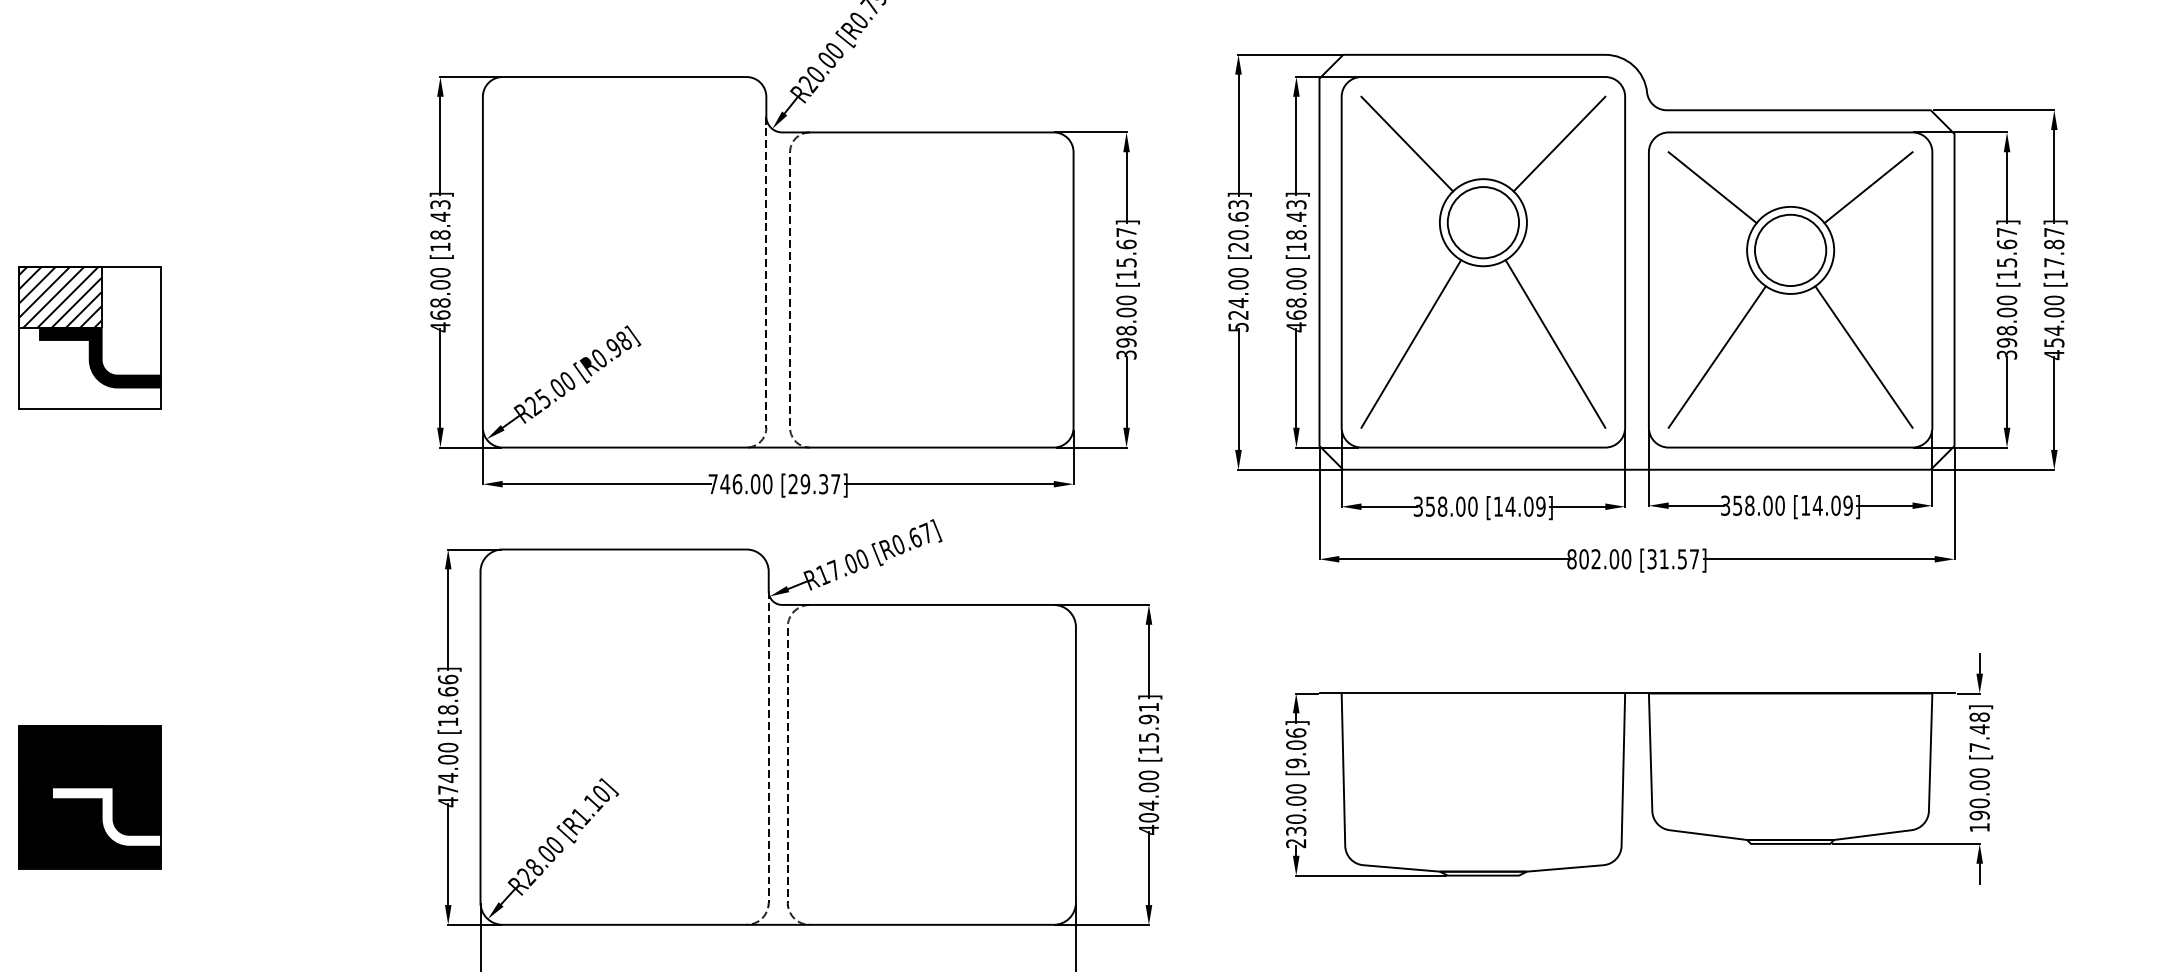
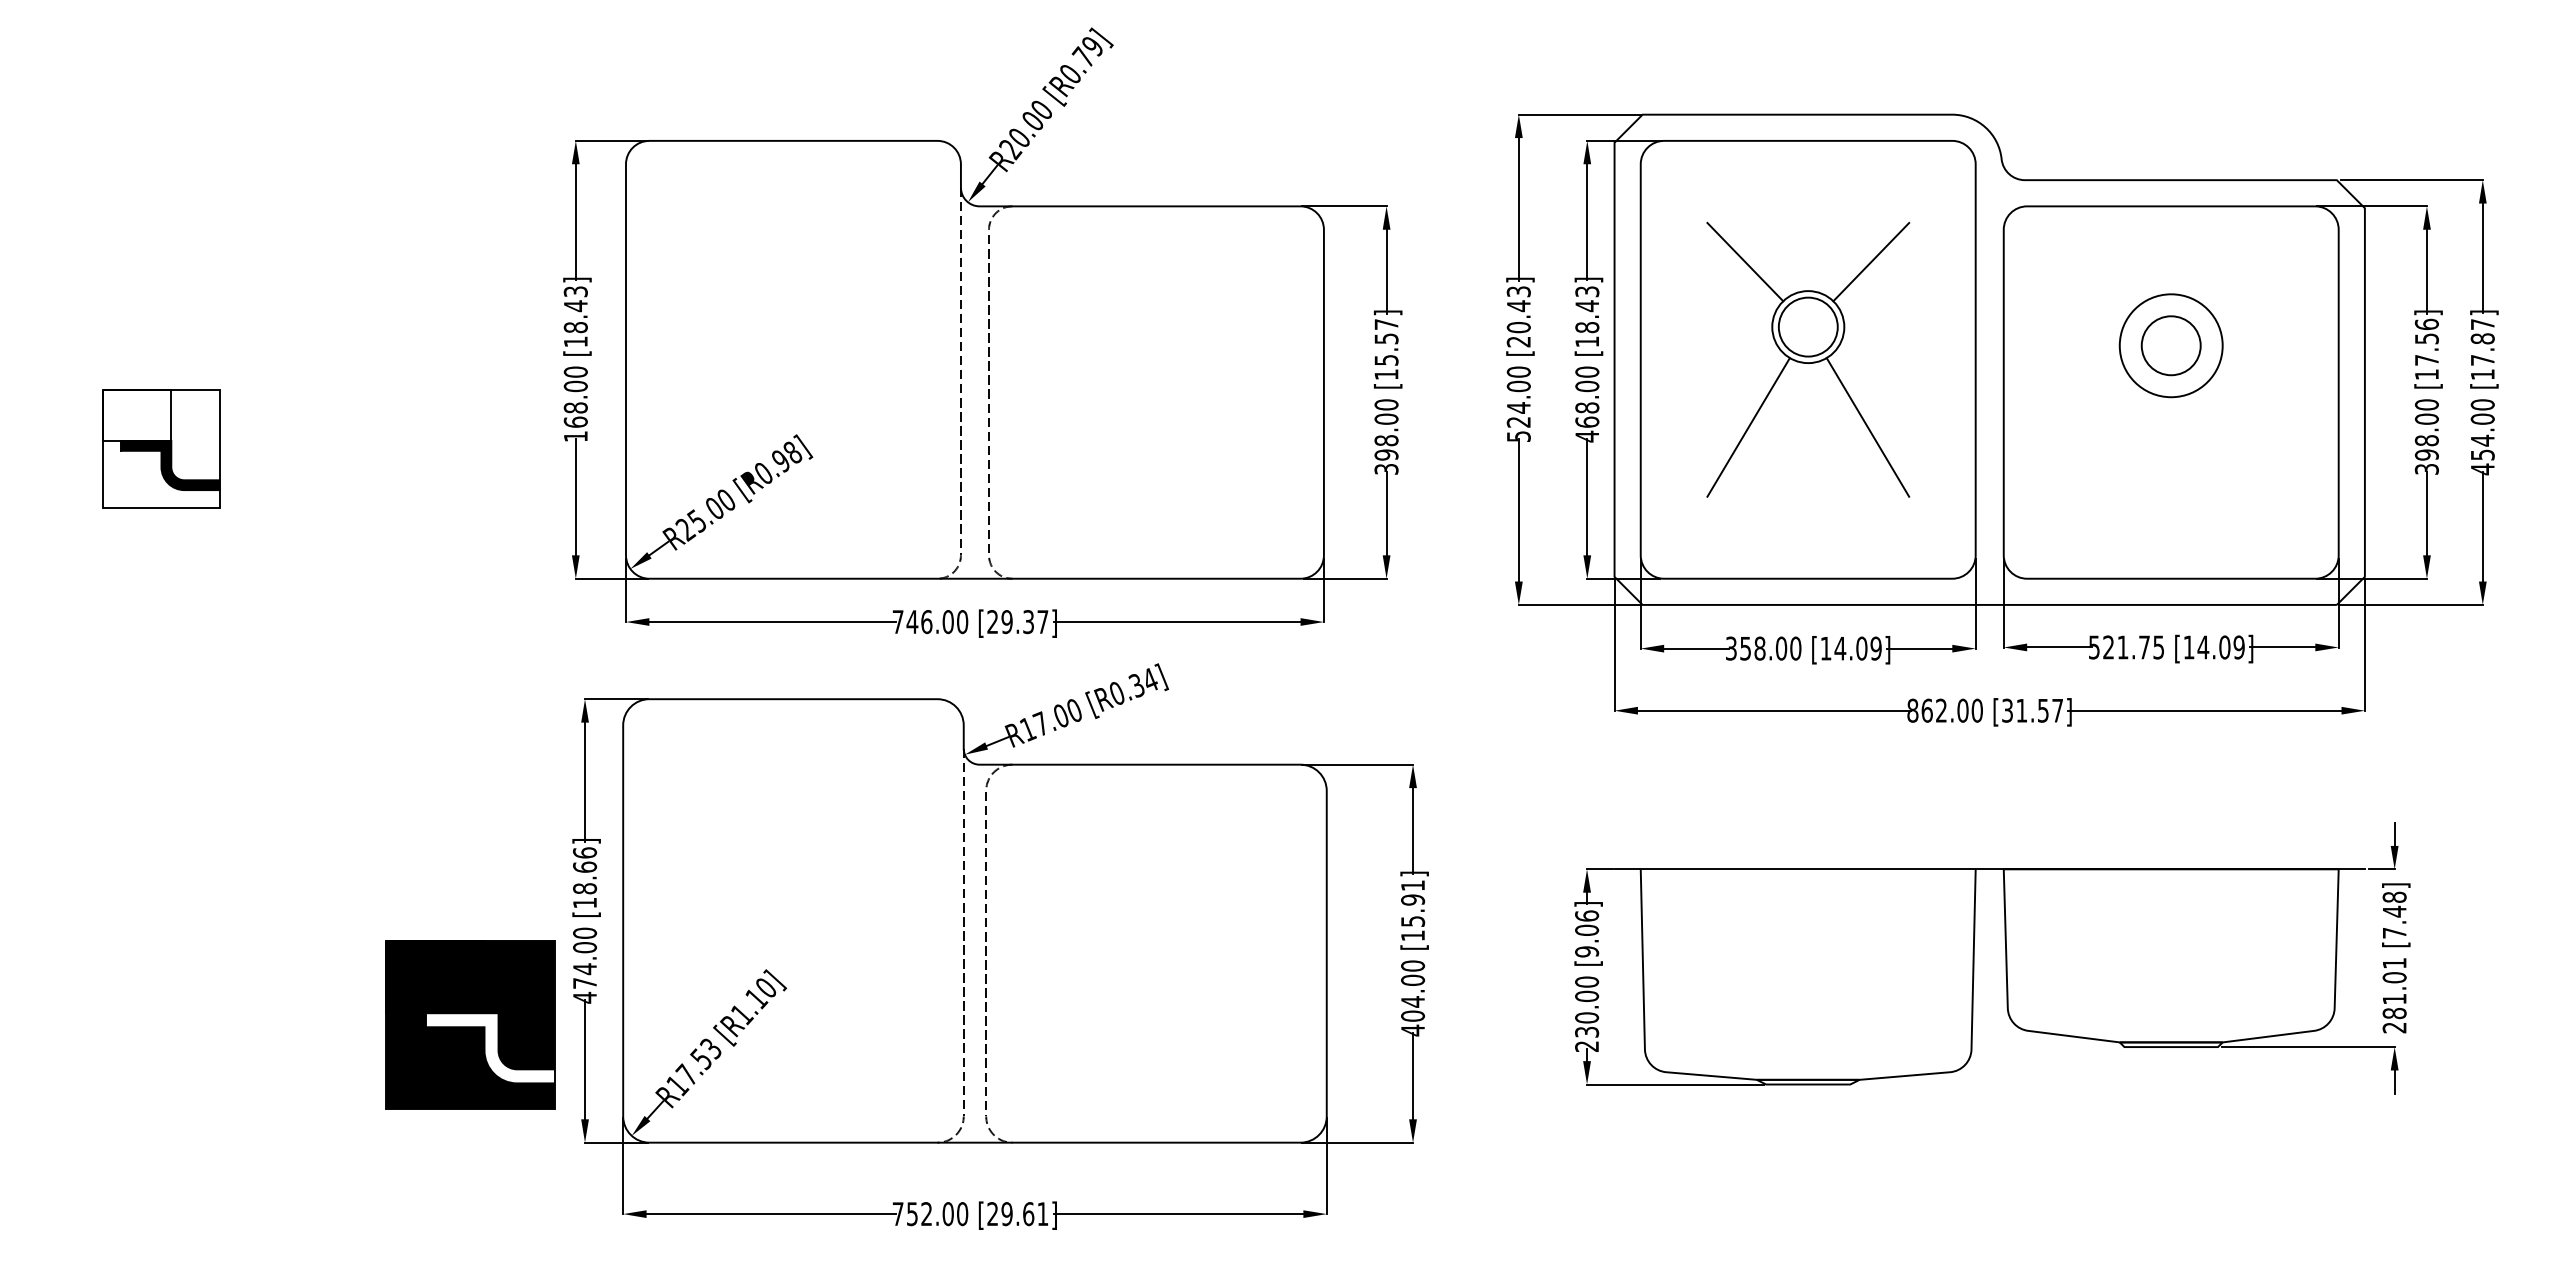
line: (1712, 187) -> (2079, 271), removed
line: (1868, 187) -> (2263, 271), removed
text: (1238, 217) -> (1518, 306), [20.63] -> [20.43]
text: (1126, 244) -> (1386, 338), [15.67] -> [15.57]
text: (2006, 246) -> (2426, 341), [15.67] -> [17.56]
circle: (1790, 250) -> (2171, 345), size x0.7
part: (1483, 262) -> (1808, 359), size x0.7
text: (440, 327) -> (575, 436), 468.00 -> 168.00
part: (89, 337) -> (161, 448), size x0.7
line: (1717, 356) -> (2084, 471), removed
line: (1863, 356) -> (2257, 471), removed
text: (1752, 505) -> (2126, 647), 358.00 -> 521.75
text: (920, 535) -> (1142, 682), [R0.67] -> [R0.34]
text: (1583, 559) -> (1926, 710), 802.00 -> 862.00
part: (89, 796) -> (470, 1024), moved
text: (1979, 800) -> (2394, 995), 190.00 -> 281.01
text: (540, 861) -> (693, 1067), R28.00 -> R17.53

